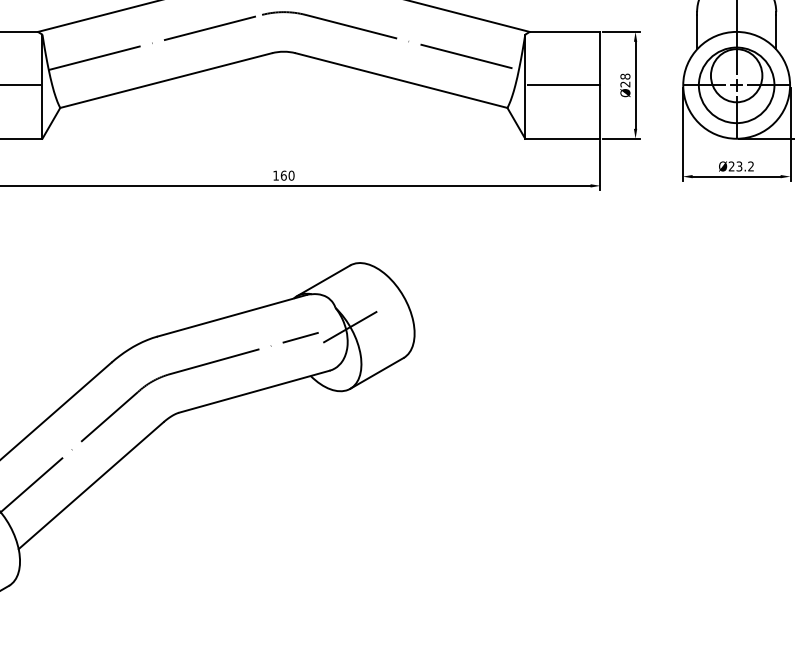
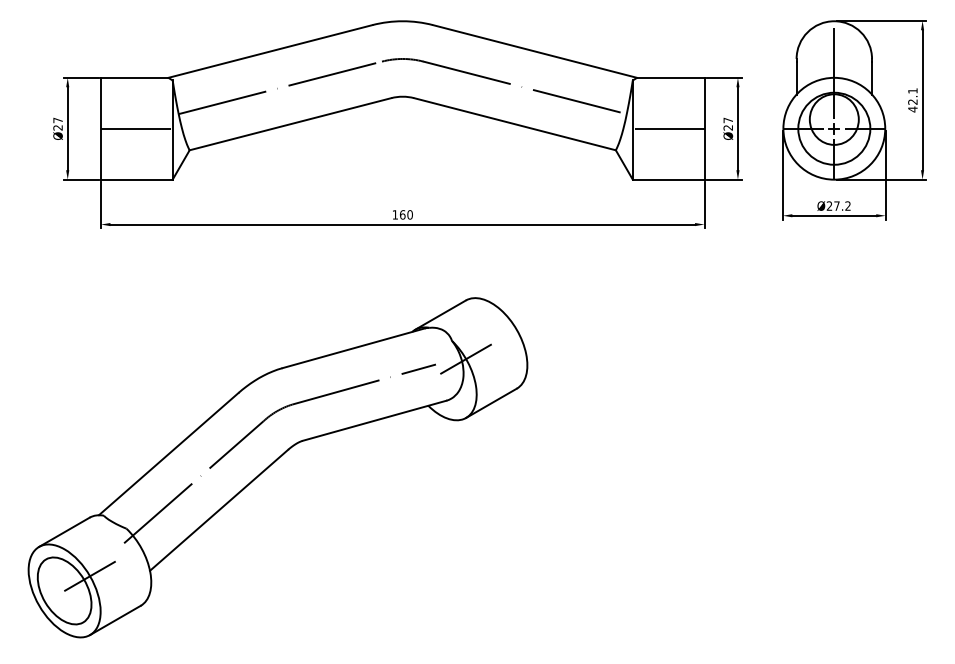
text: (625, 76) -> (728, 120), Ø28 -> Ø27
text: (738, 165) -> (836, 205), Ø23.2 -> Ø27.2

